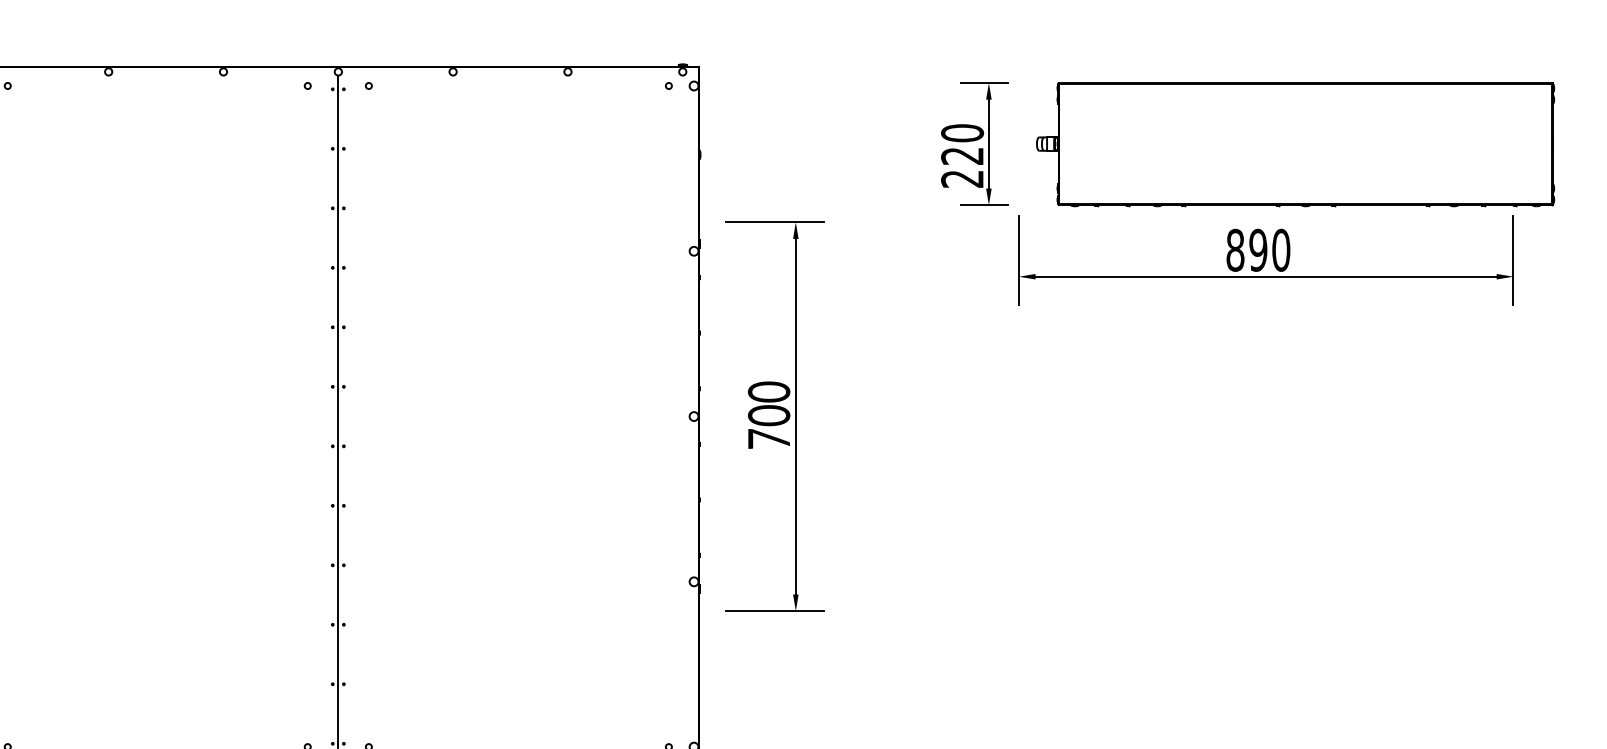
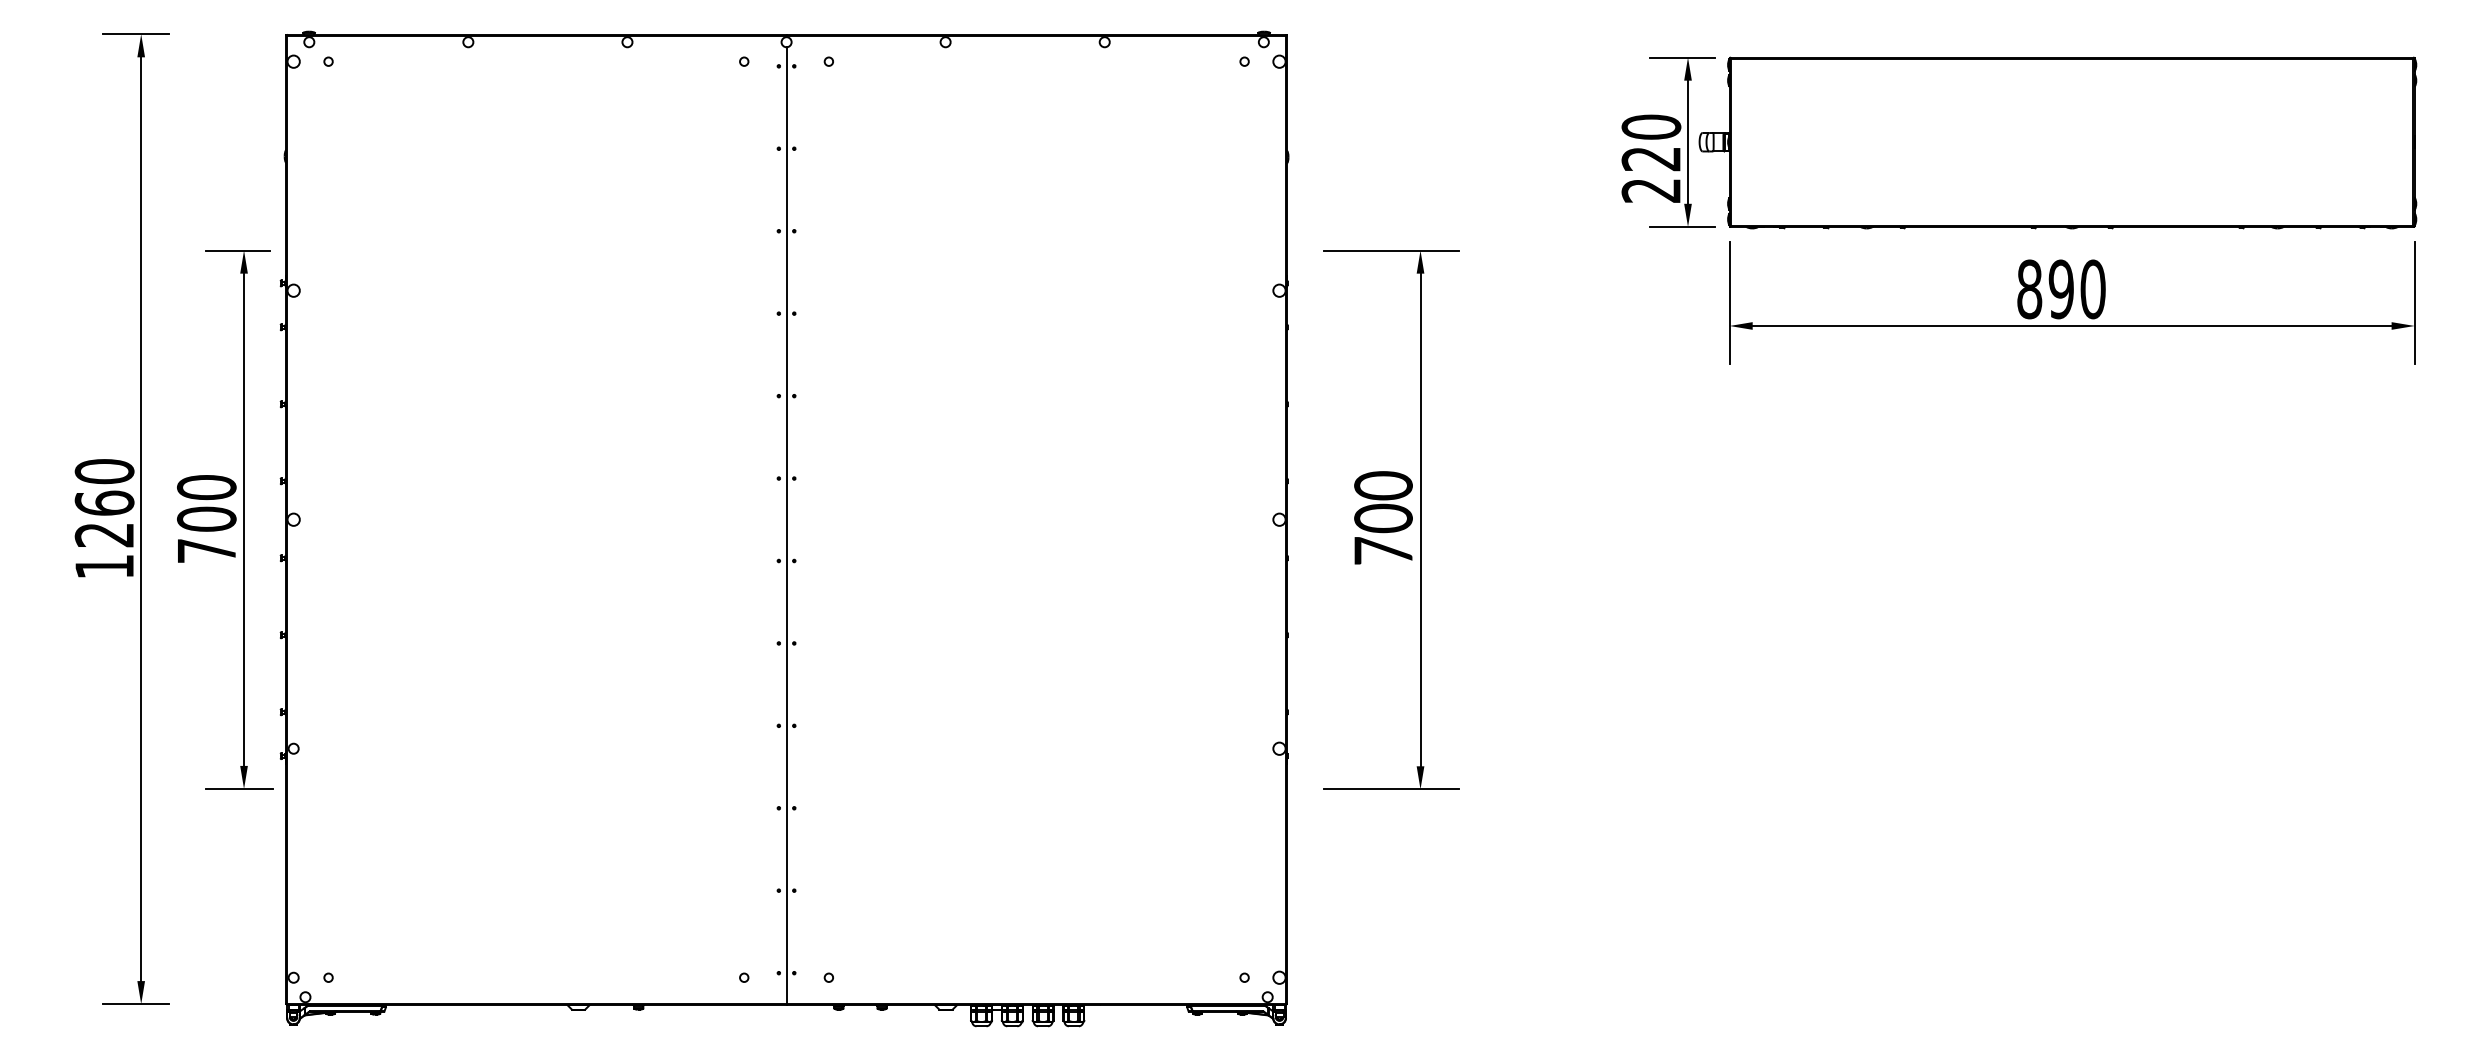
part: (1295, 144) -> (2057, 142), moved

